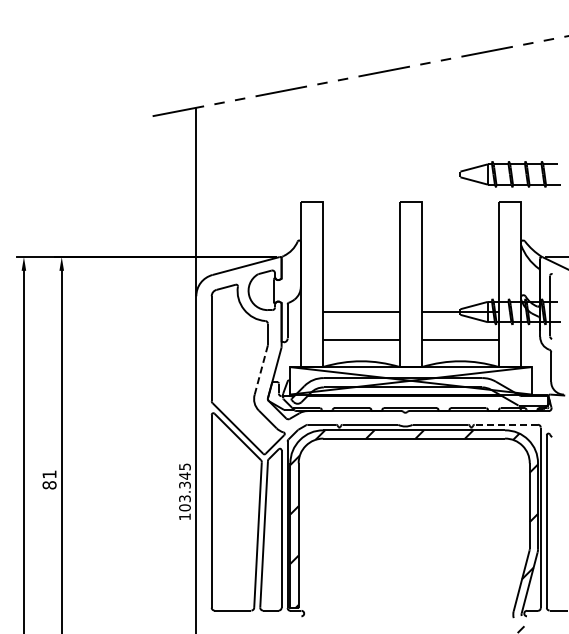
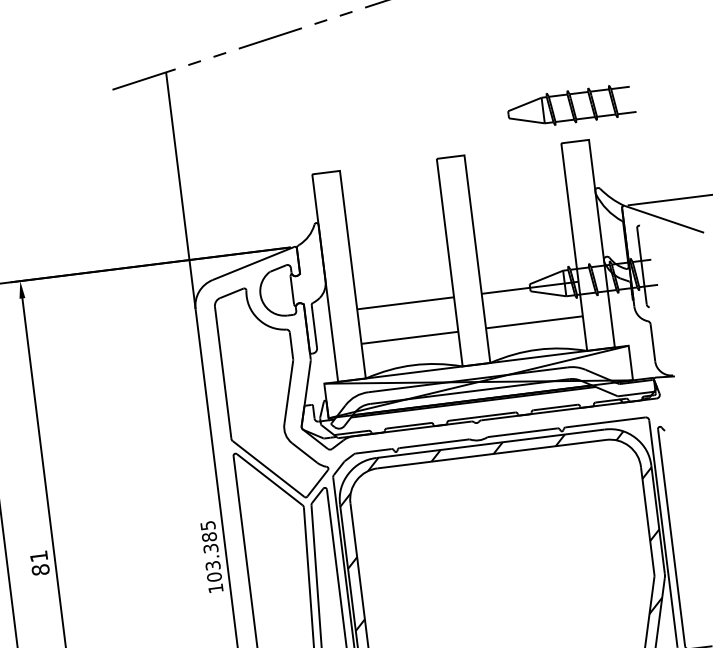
line: (261, 369) -> (289, 391), dashed -> solid
line: (506, 424) -> (605, 421), dashed -> solid
text: (184, 475) -> (208, 536), 103.345 -> 103.385

